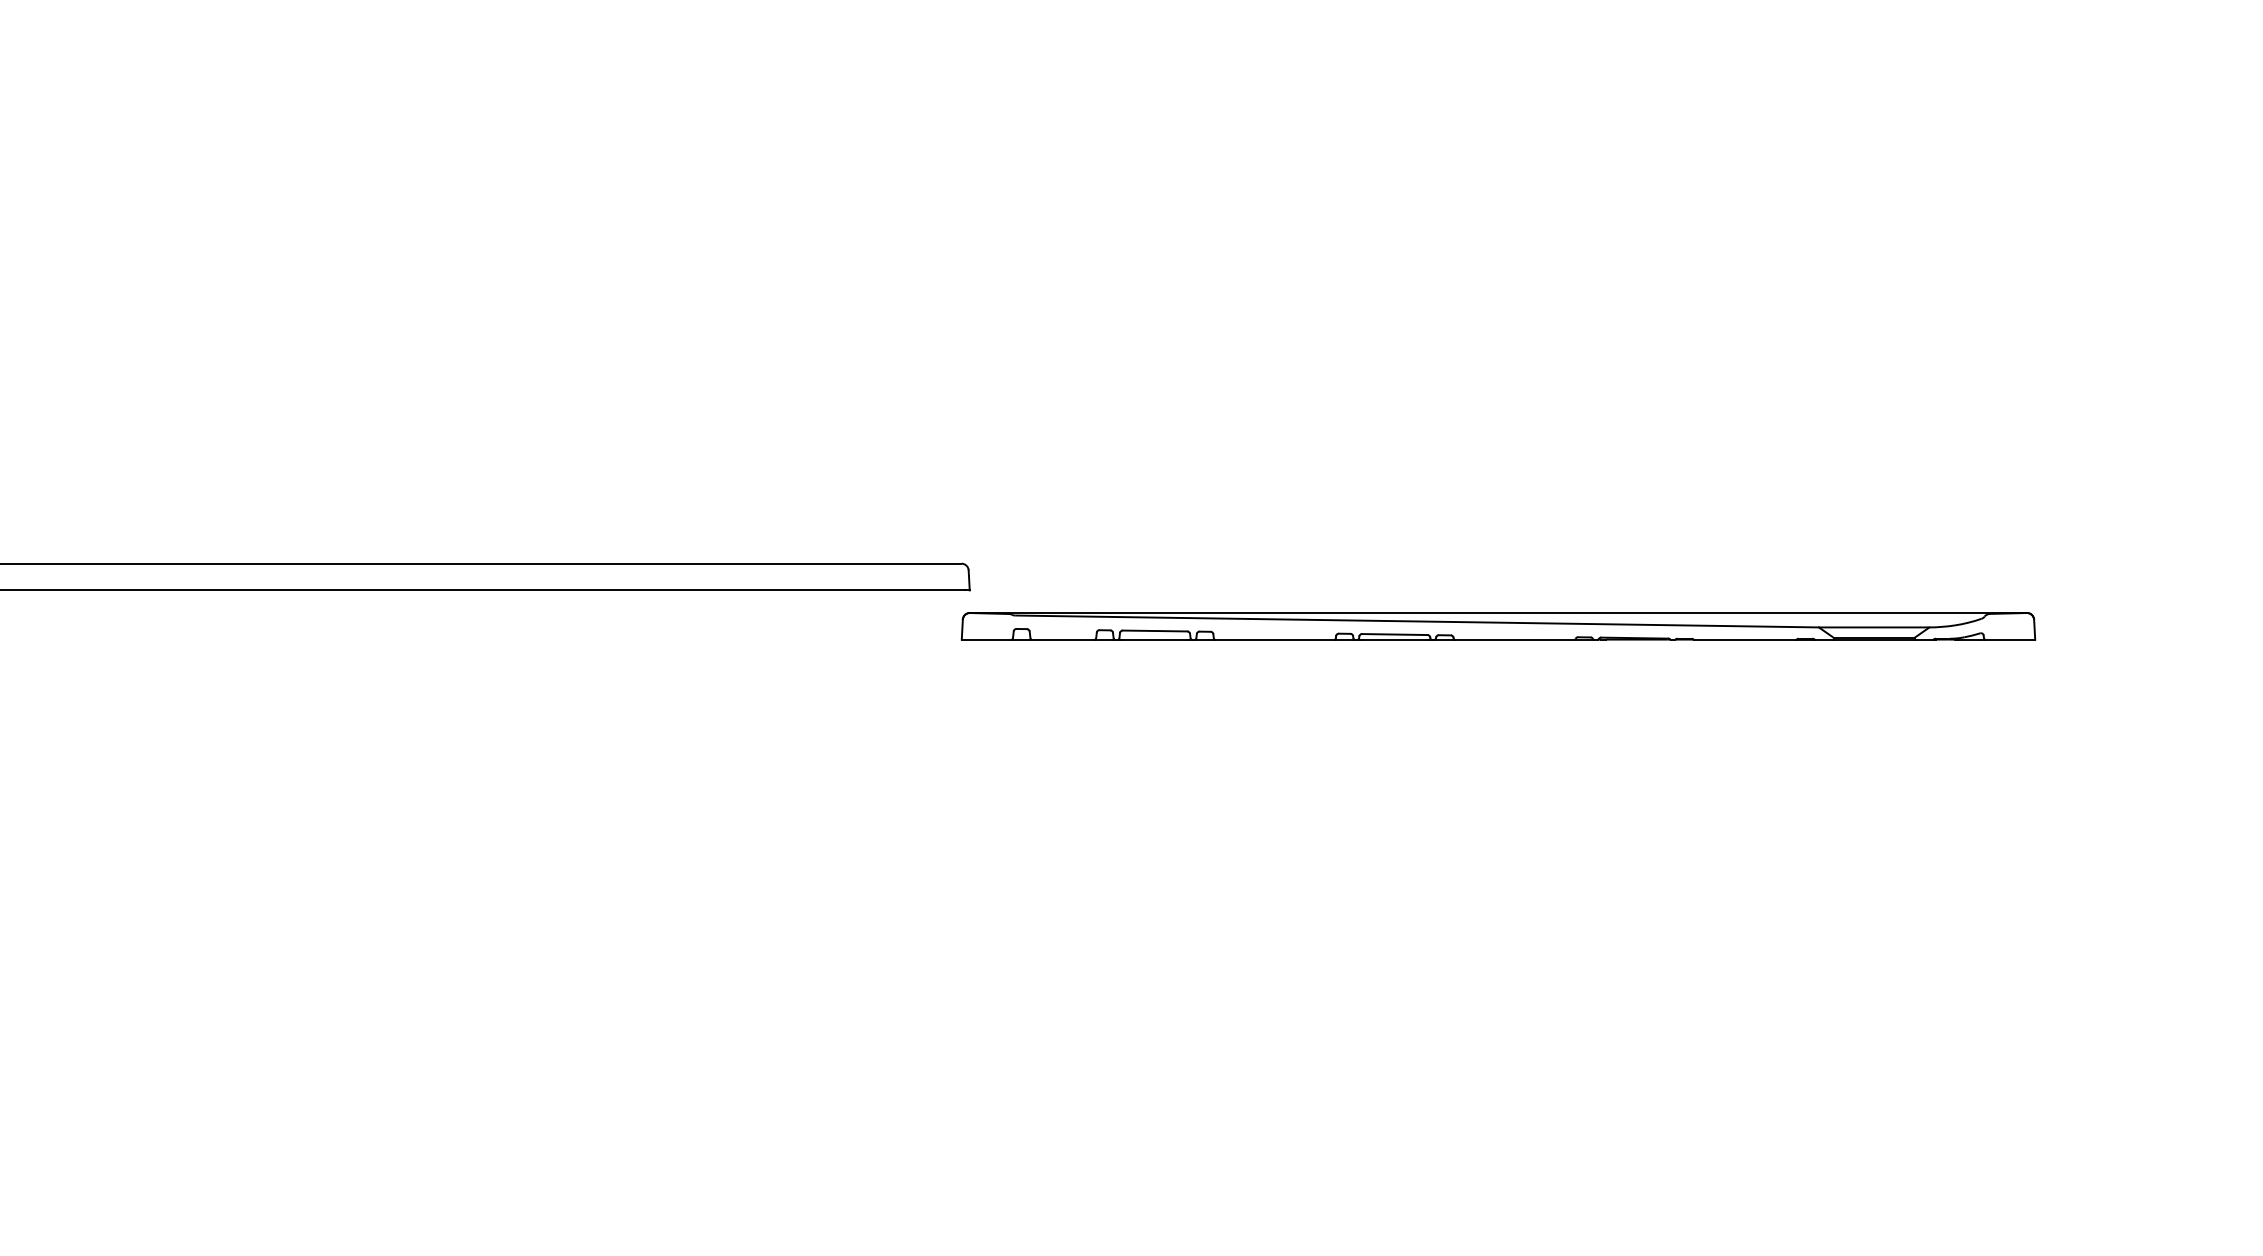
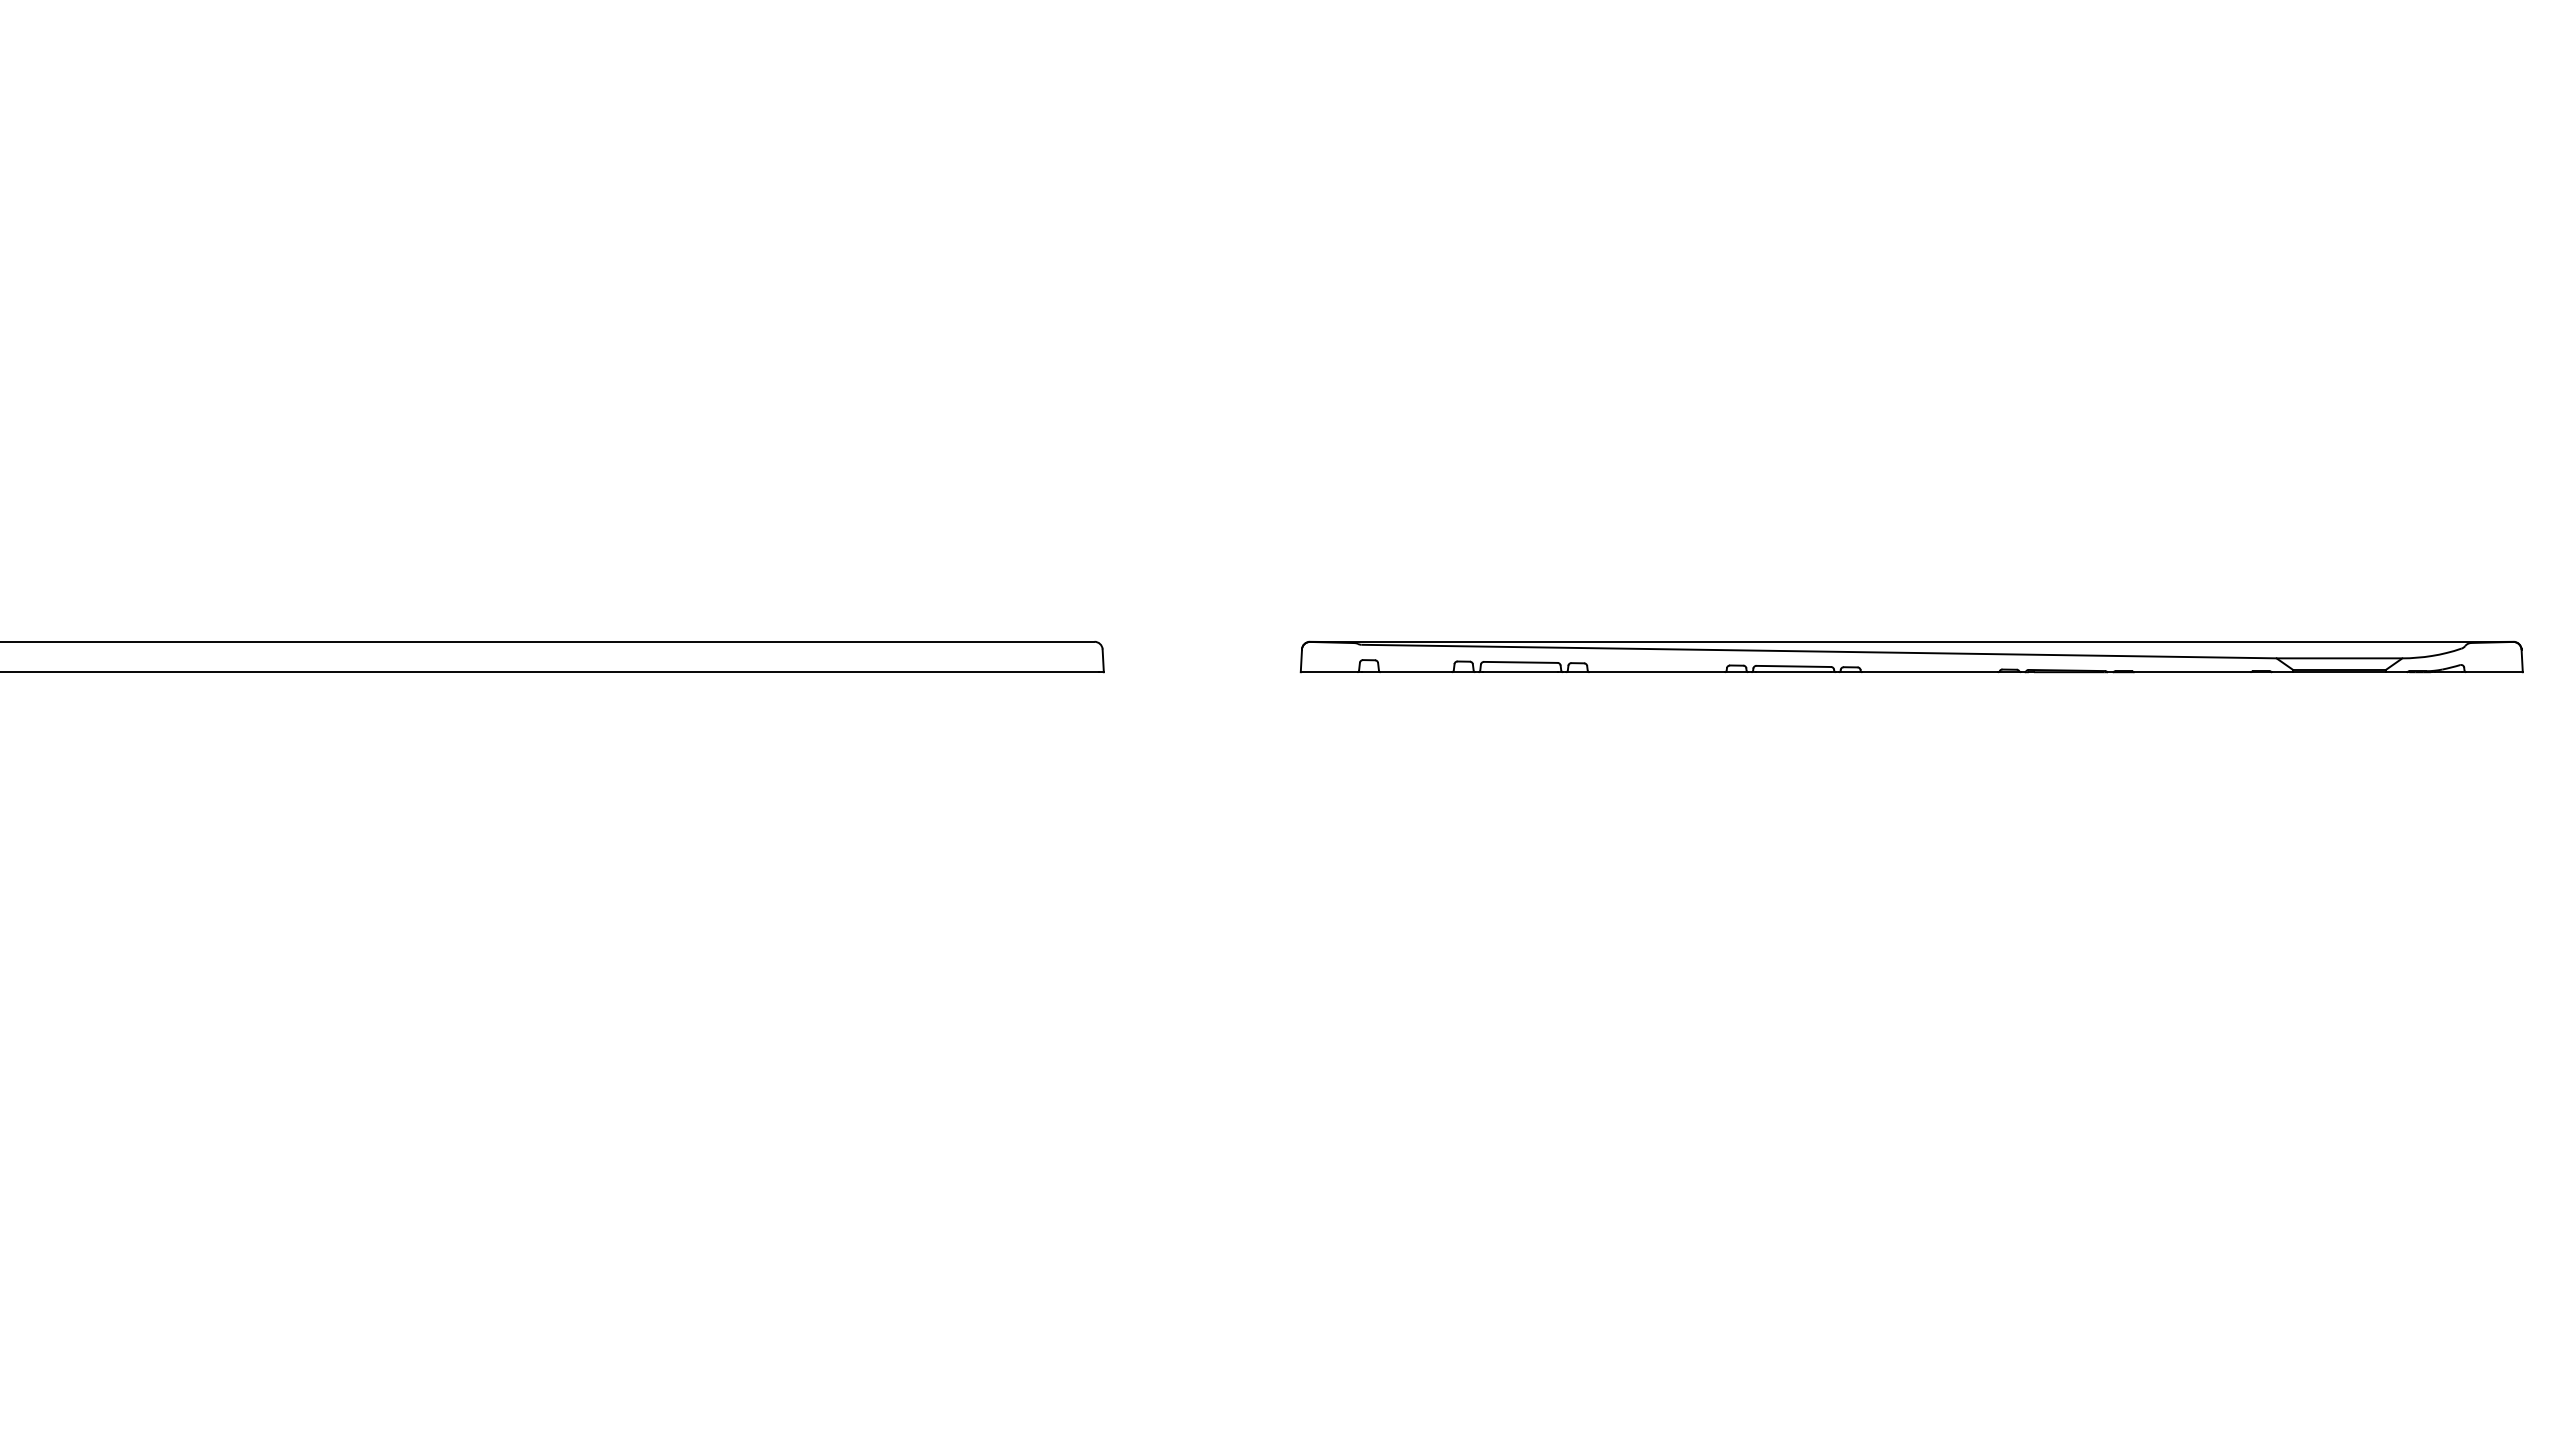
part: (1498, 625) -> (1911, 656), moved

